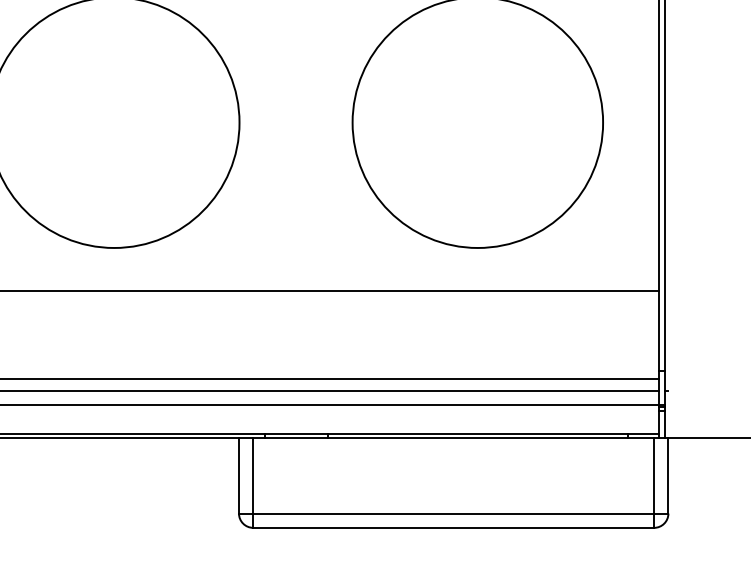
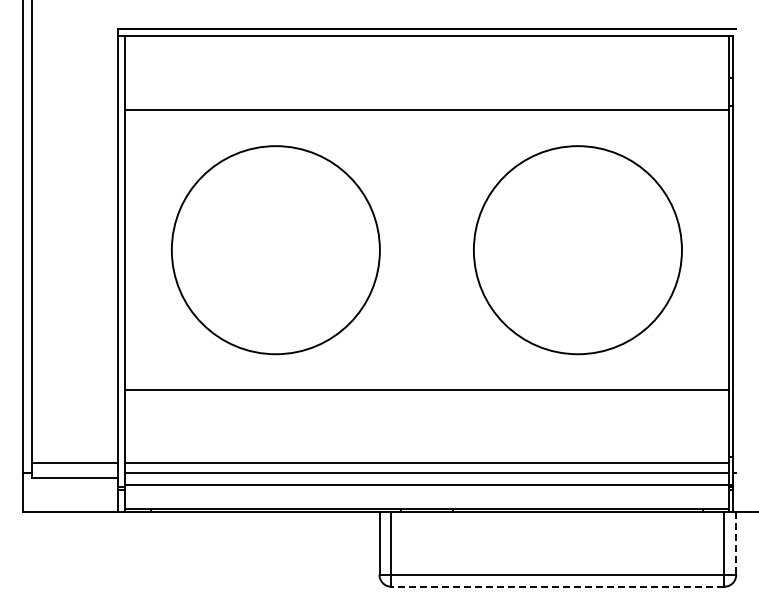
line: (668, 475) -> (736, 543), solid -> dashed
line: (453, 527) -> (557, 586), solid -> dashed

